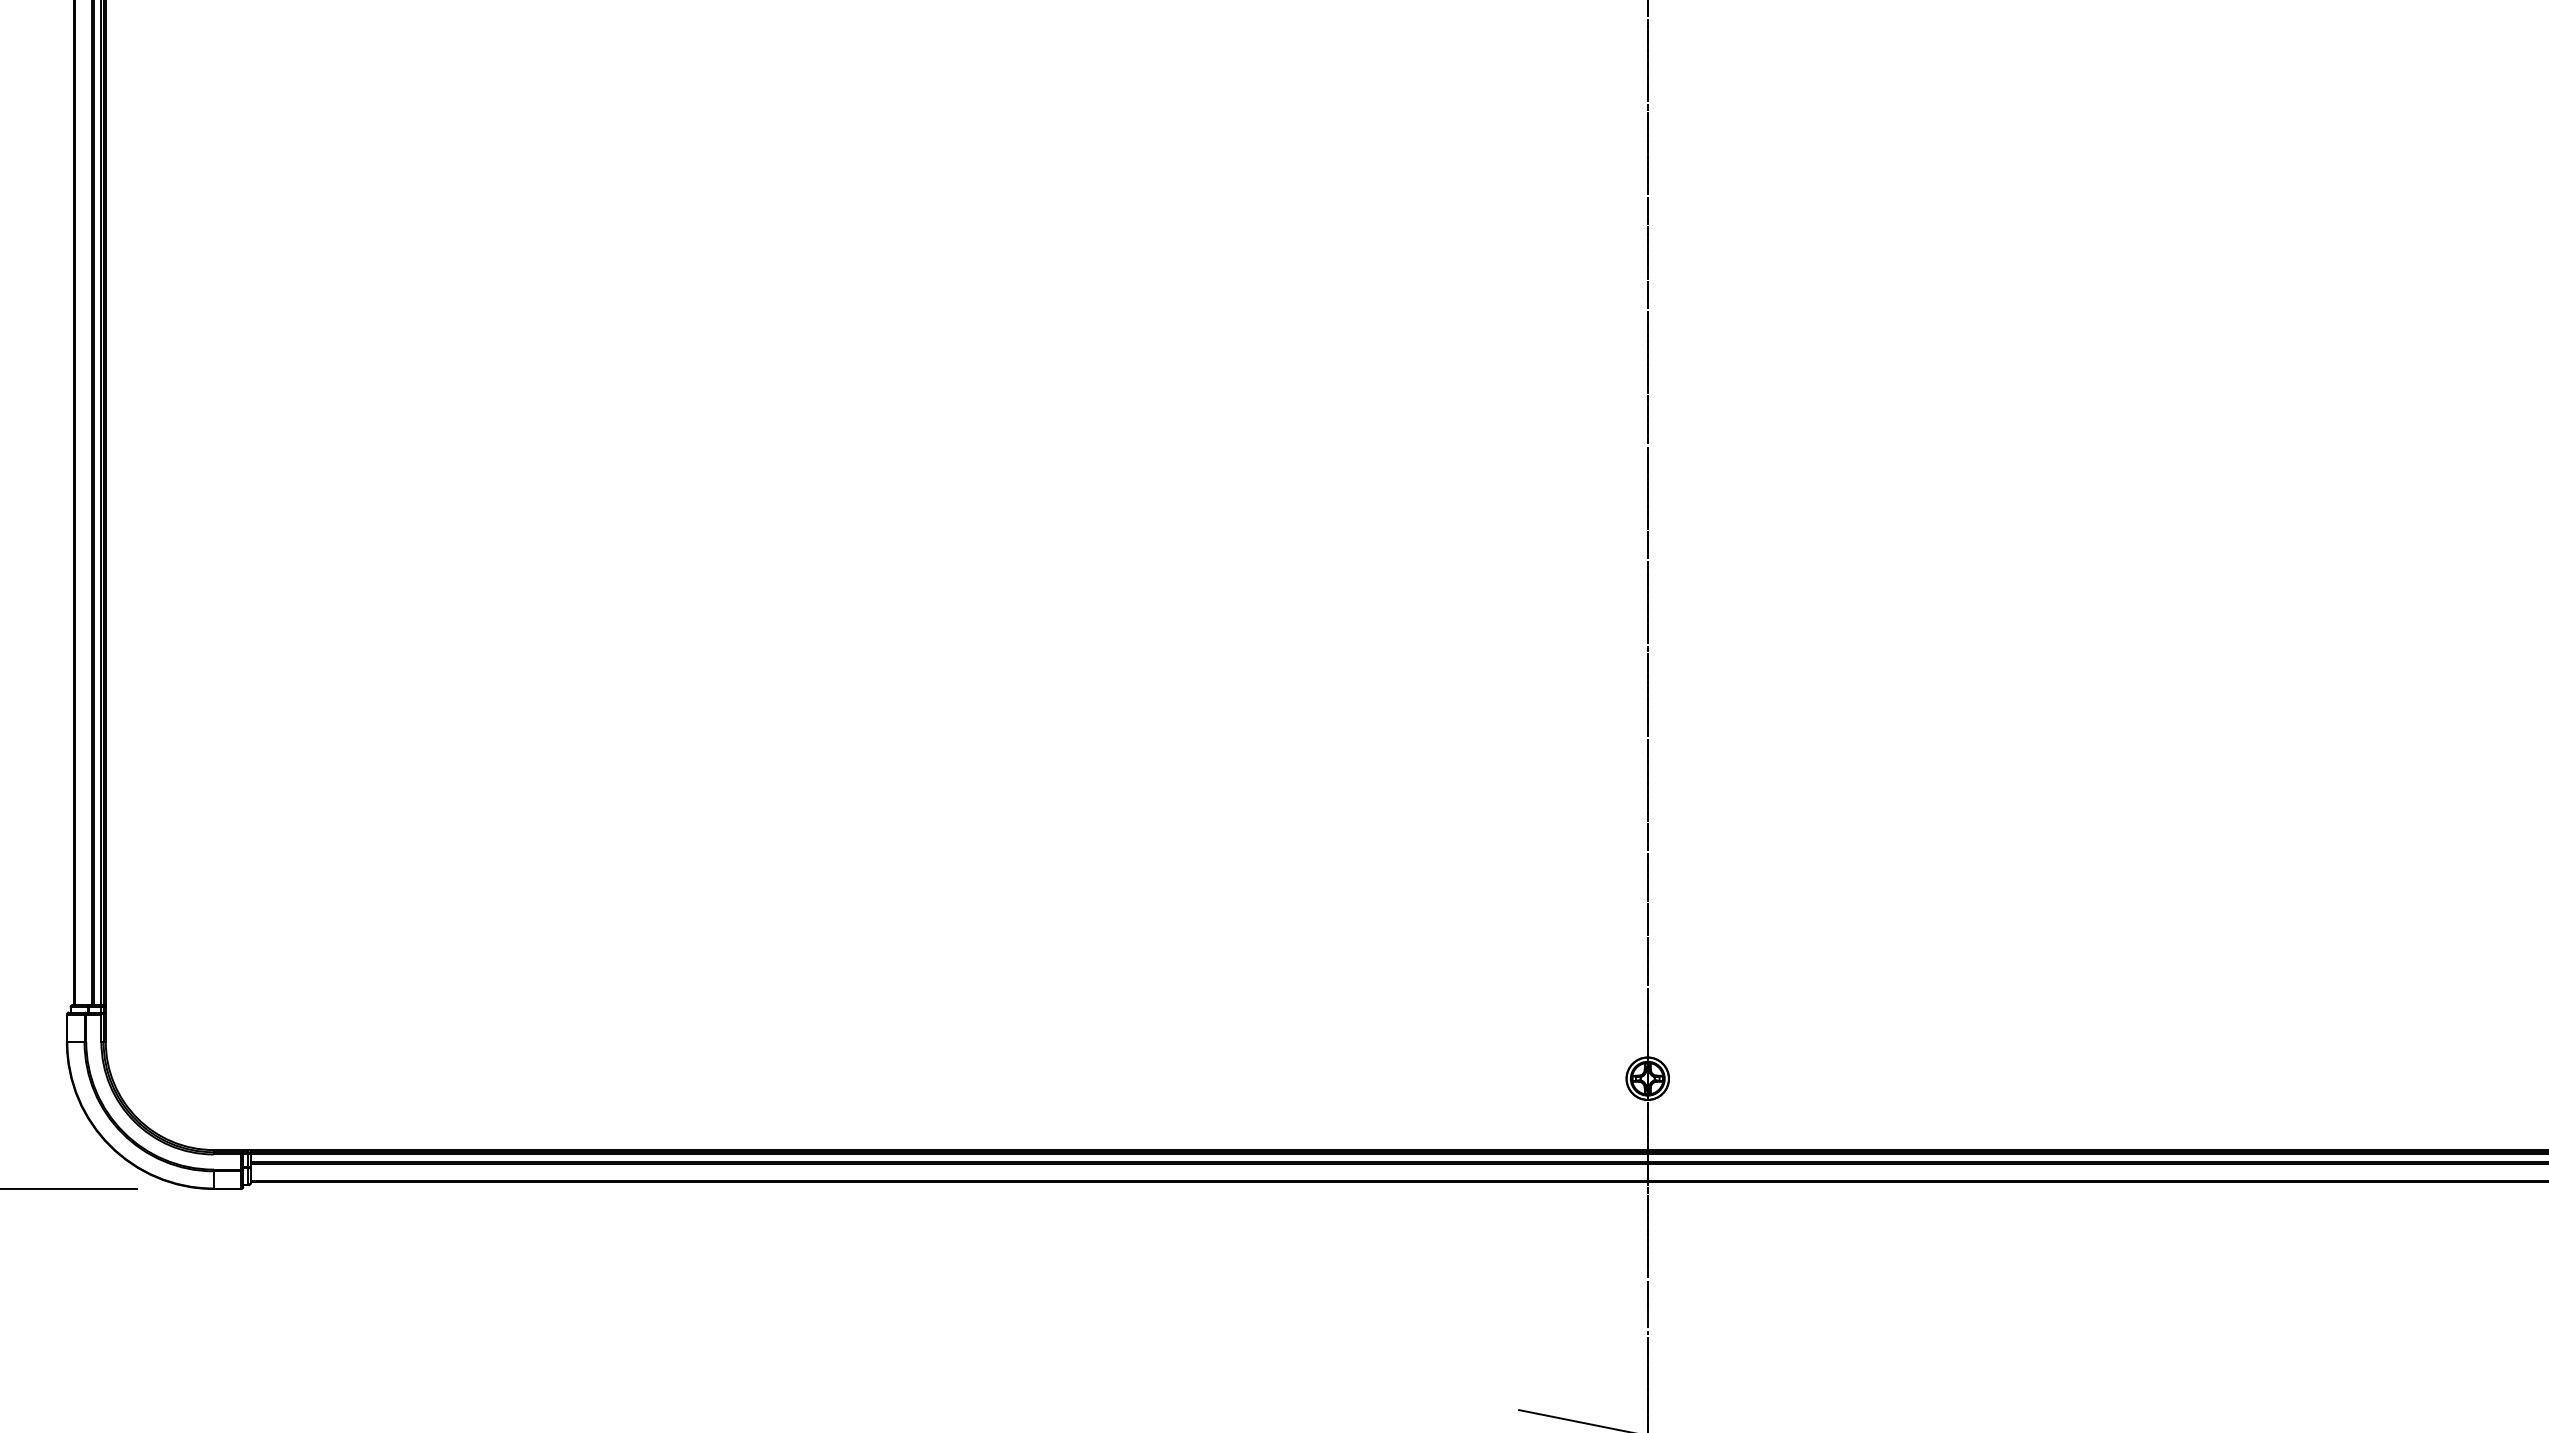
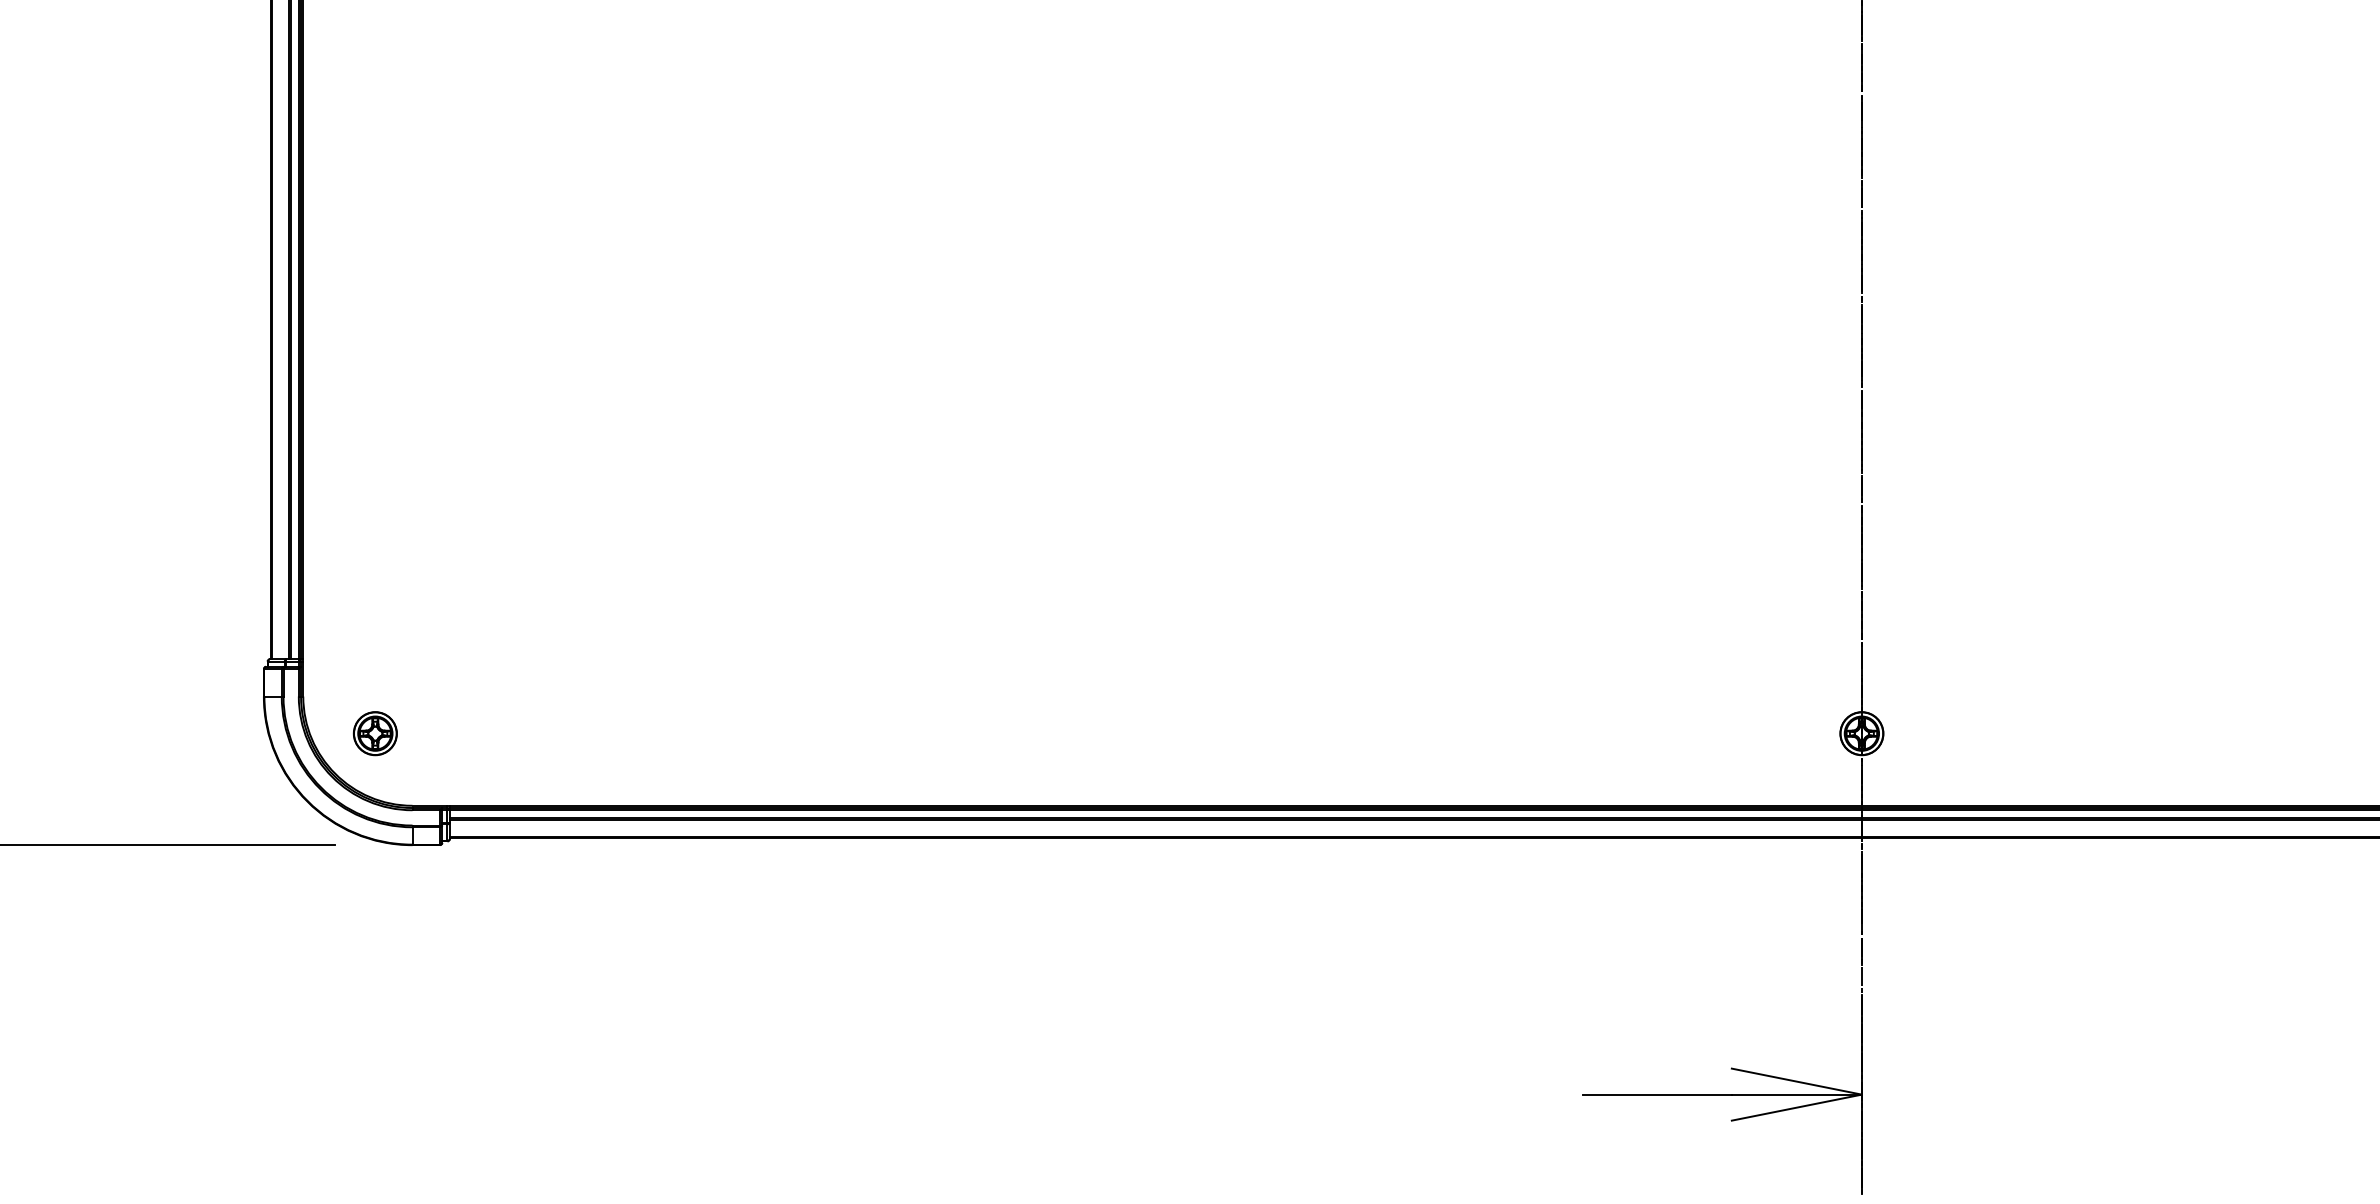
part: (176, 1078) -> (374, 733), added

